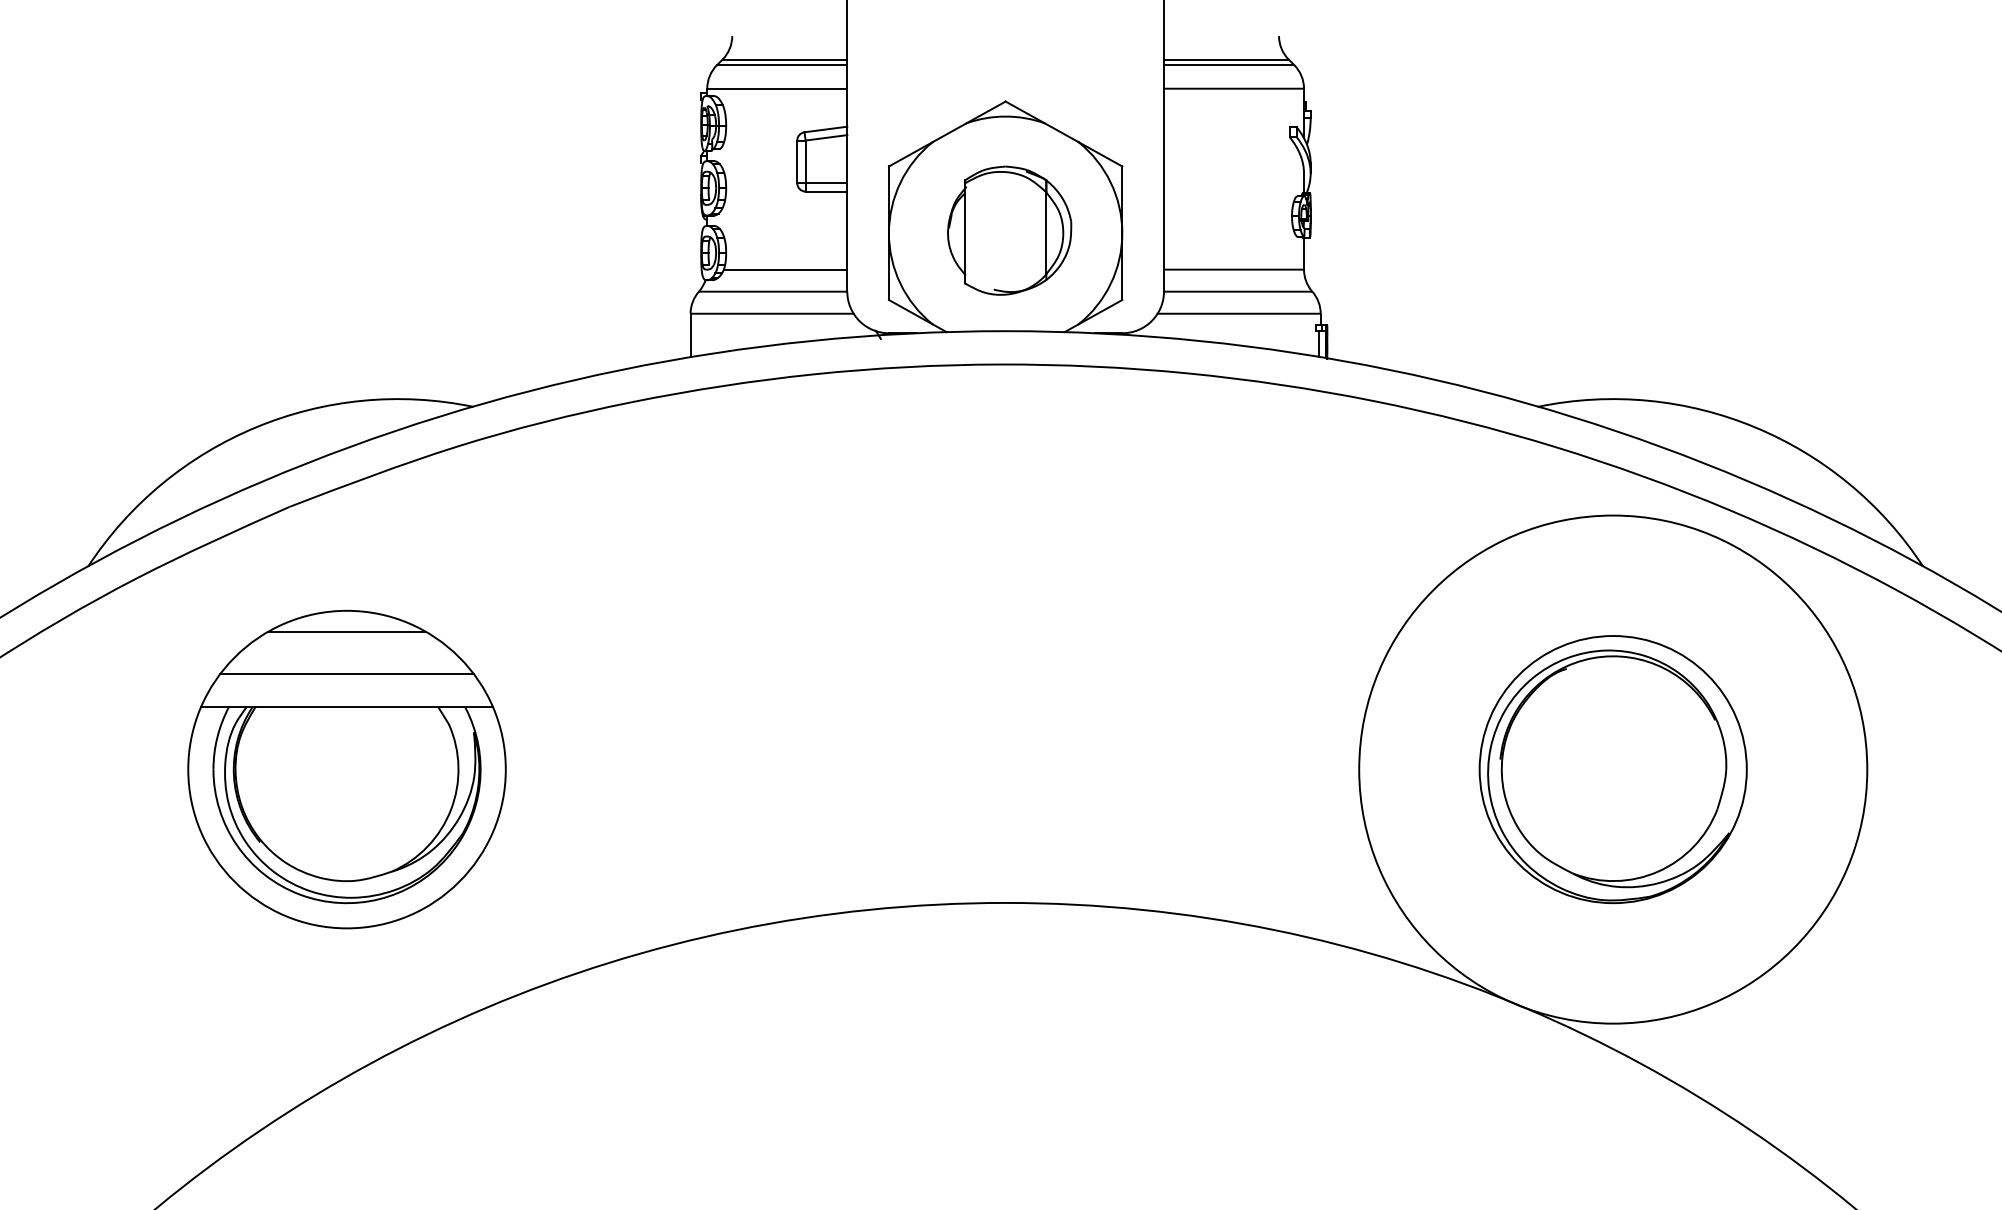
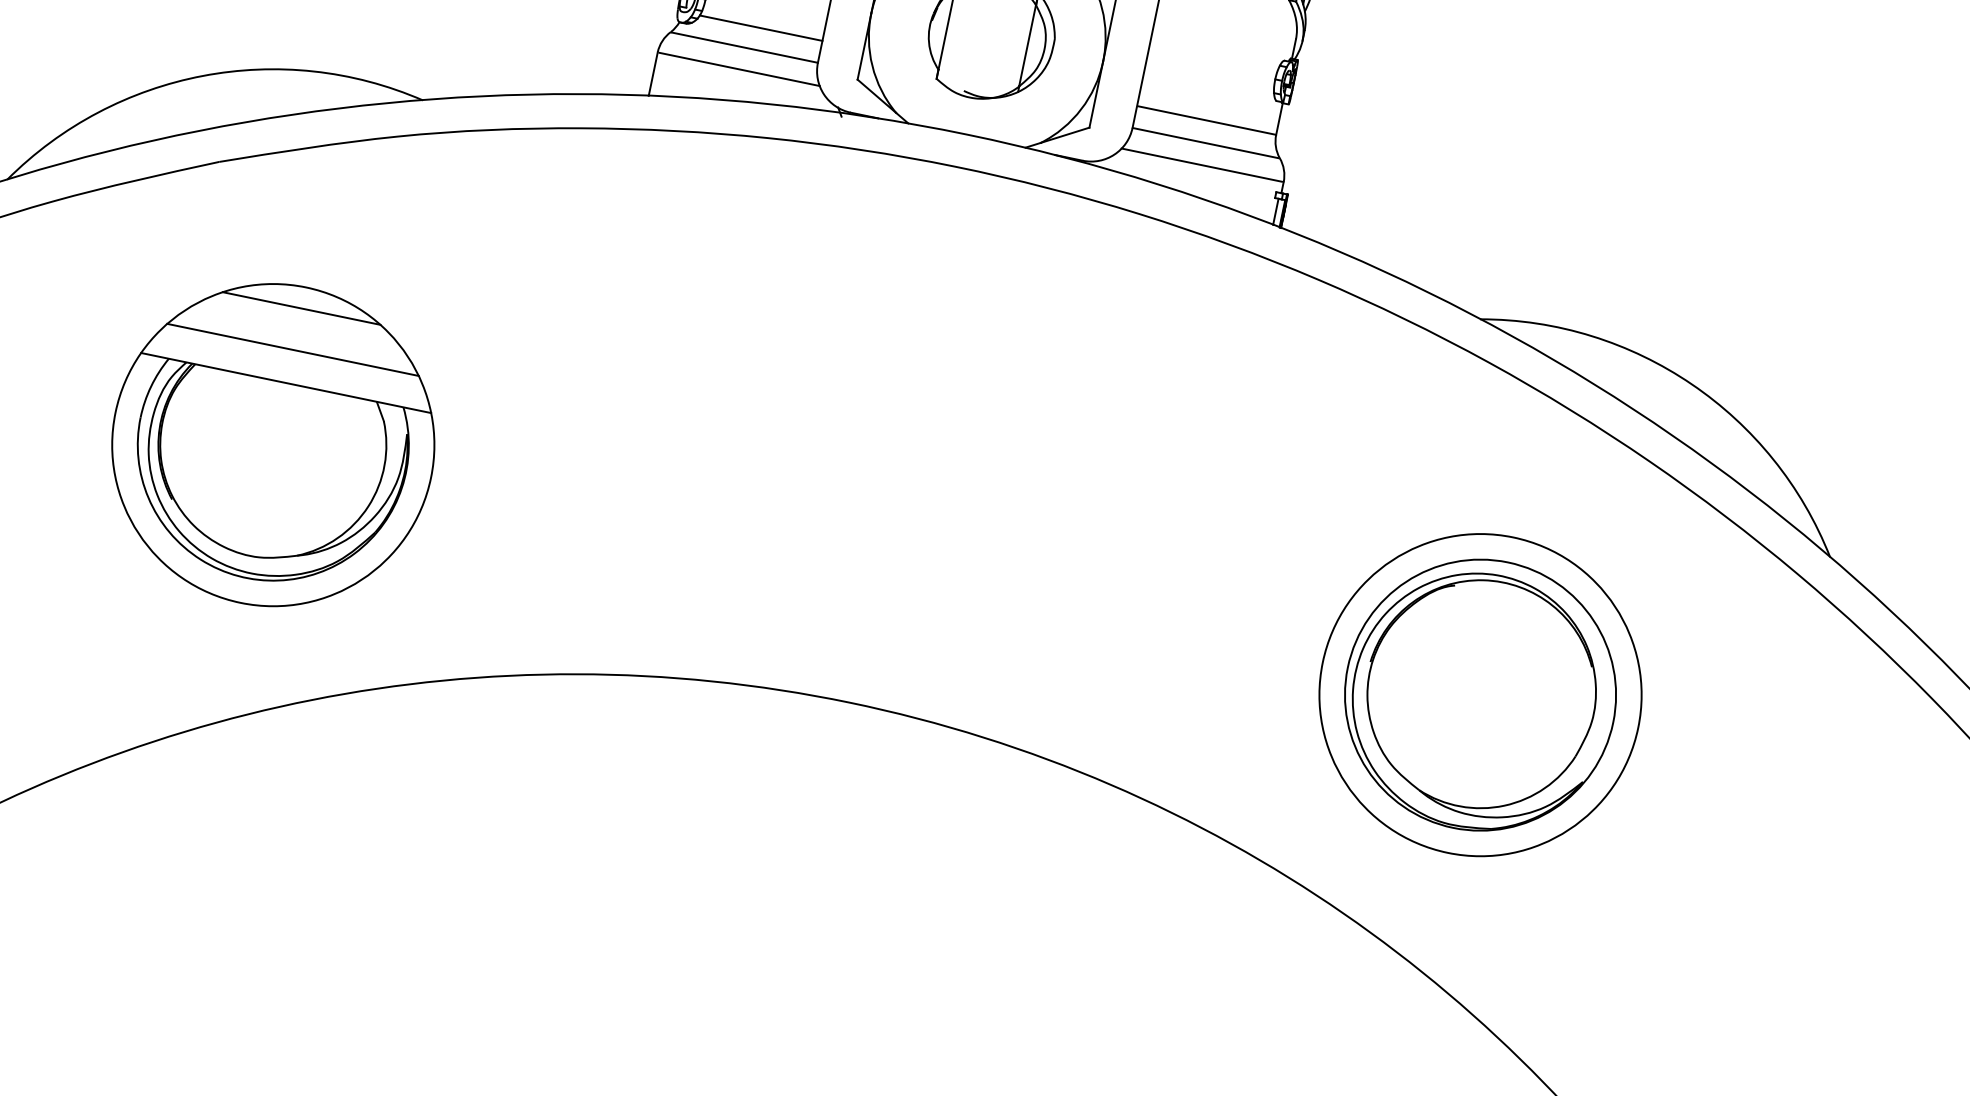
part: (346, 769) -> (272, 444), moved
circle: (1613, 769) -> (1480, 695), size x0.62

